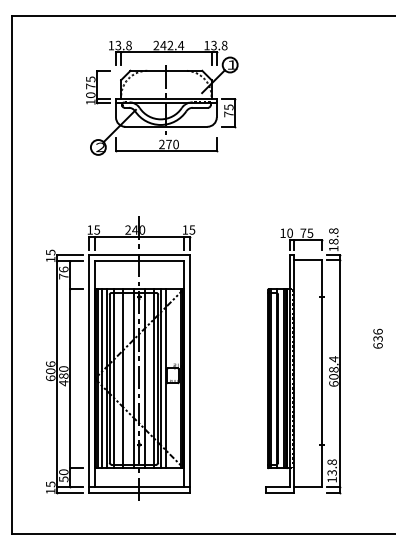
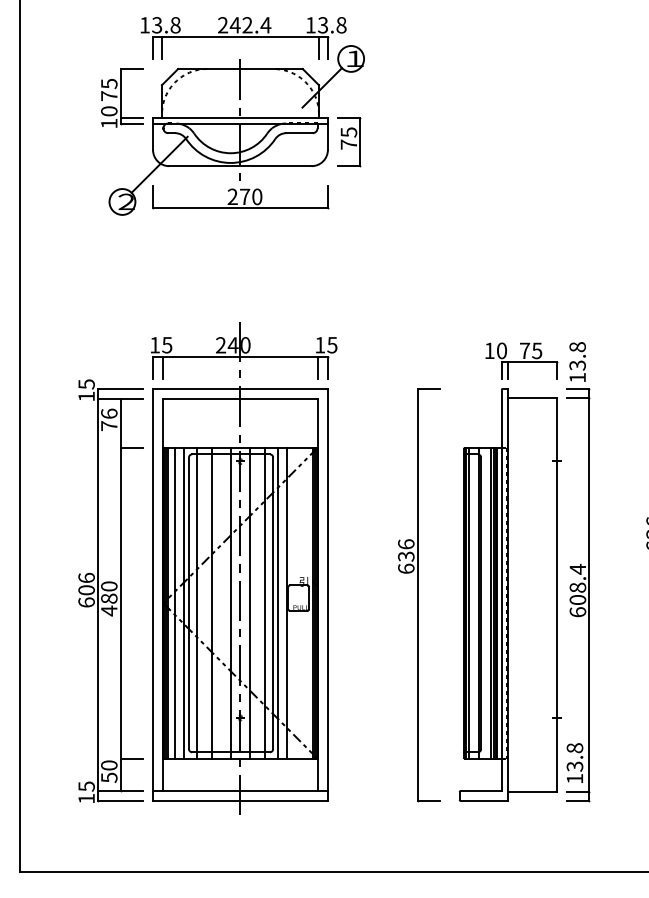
part: (162, 97) -> (233, 115), moved
text: (333, 241) -> (577, 365), 18.8 -> 13.8
part: (242, 374) -> (419, 595), added

